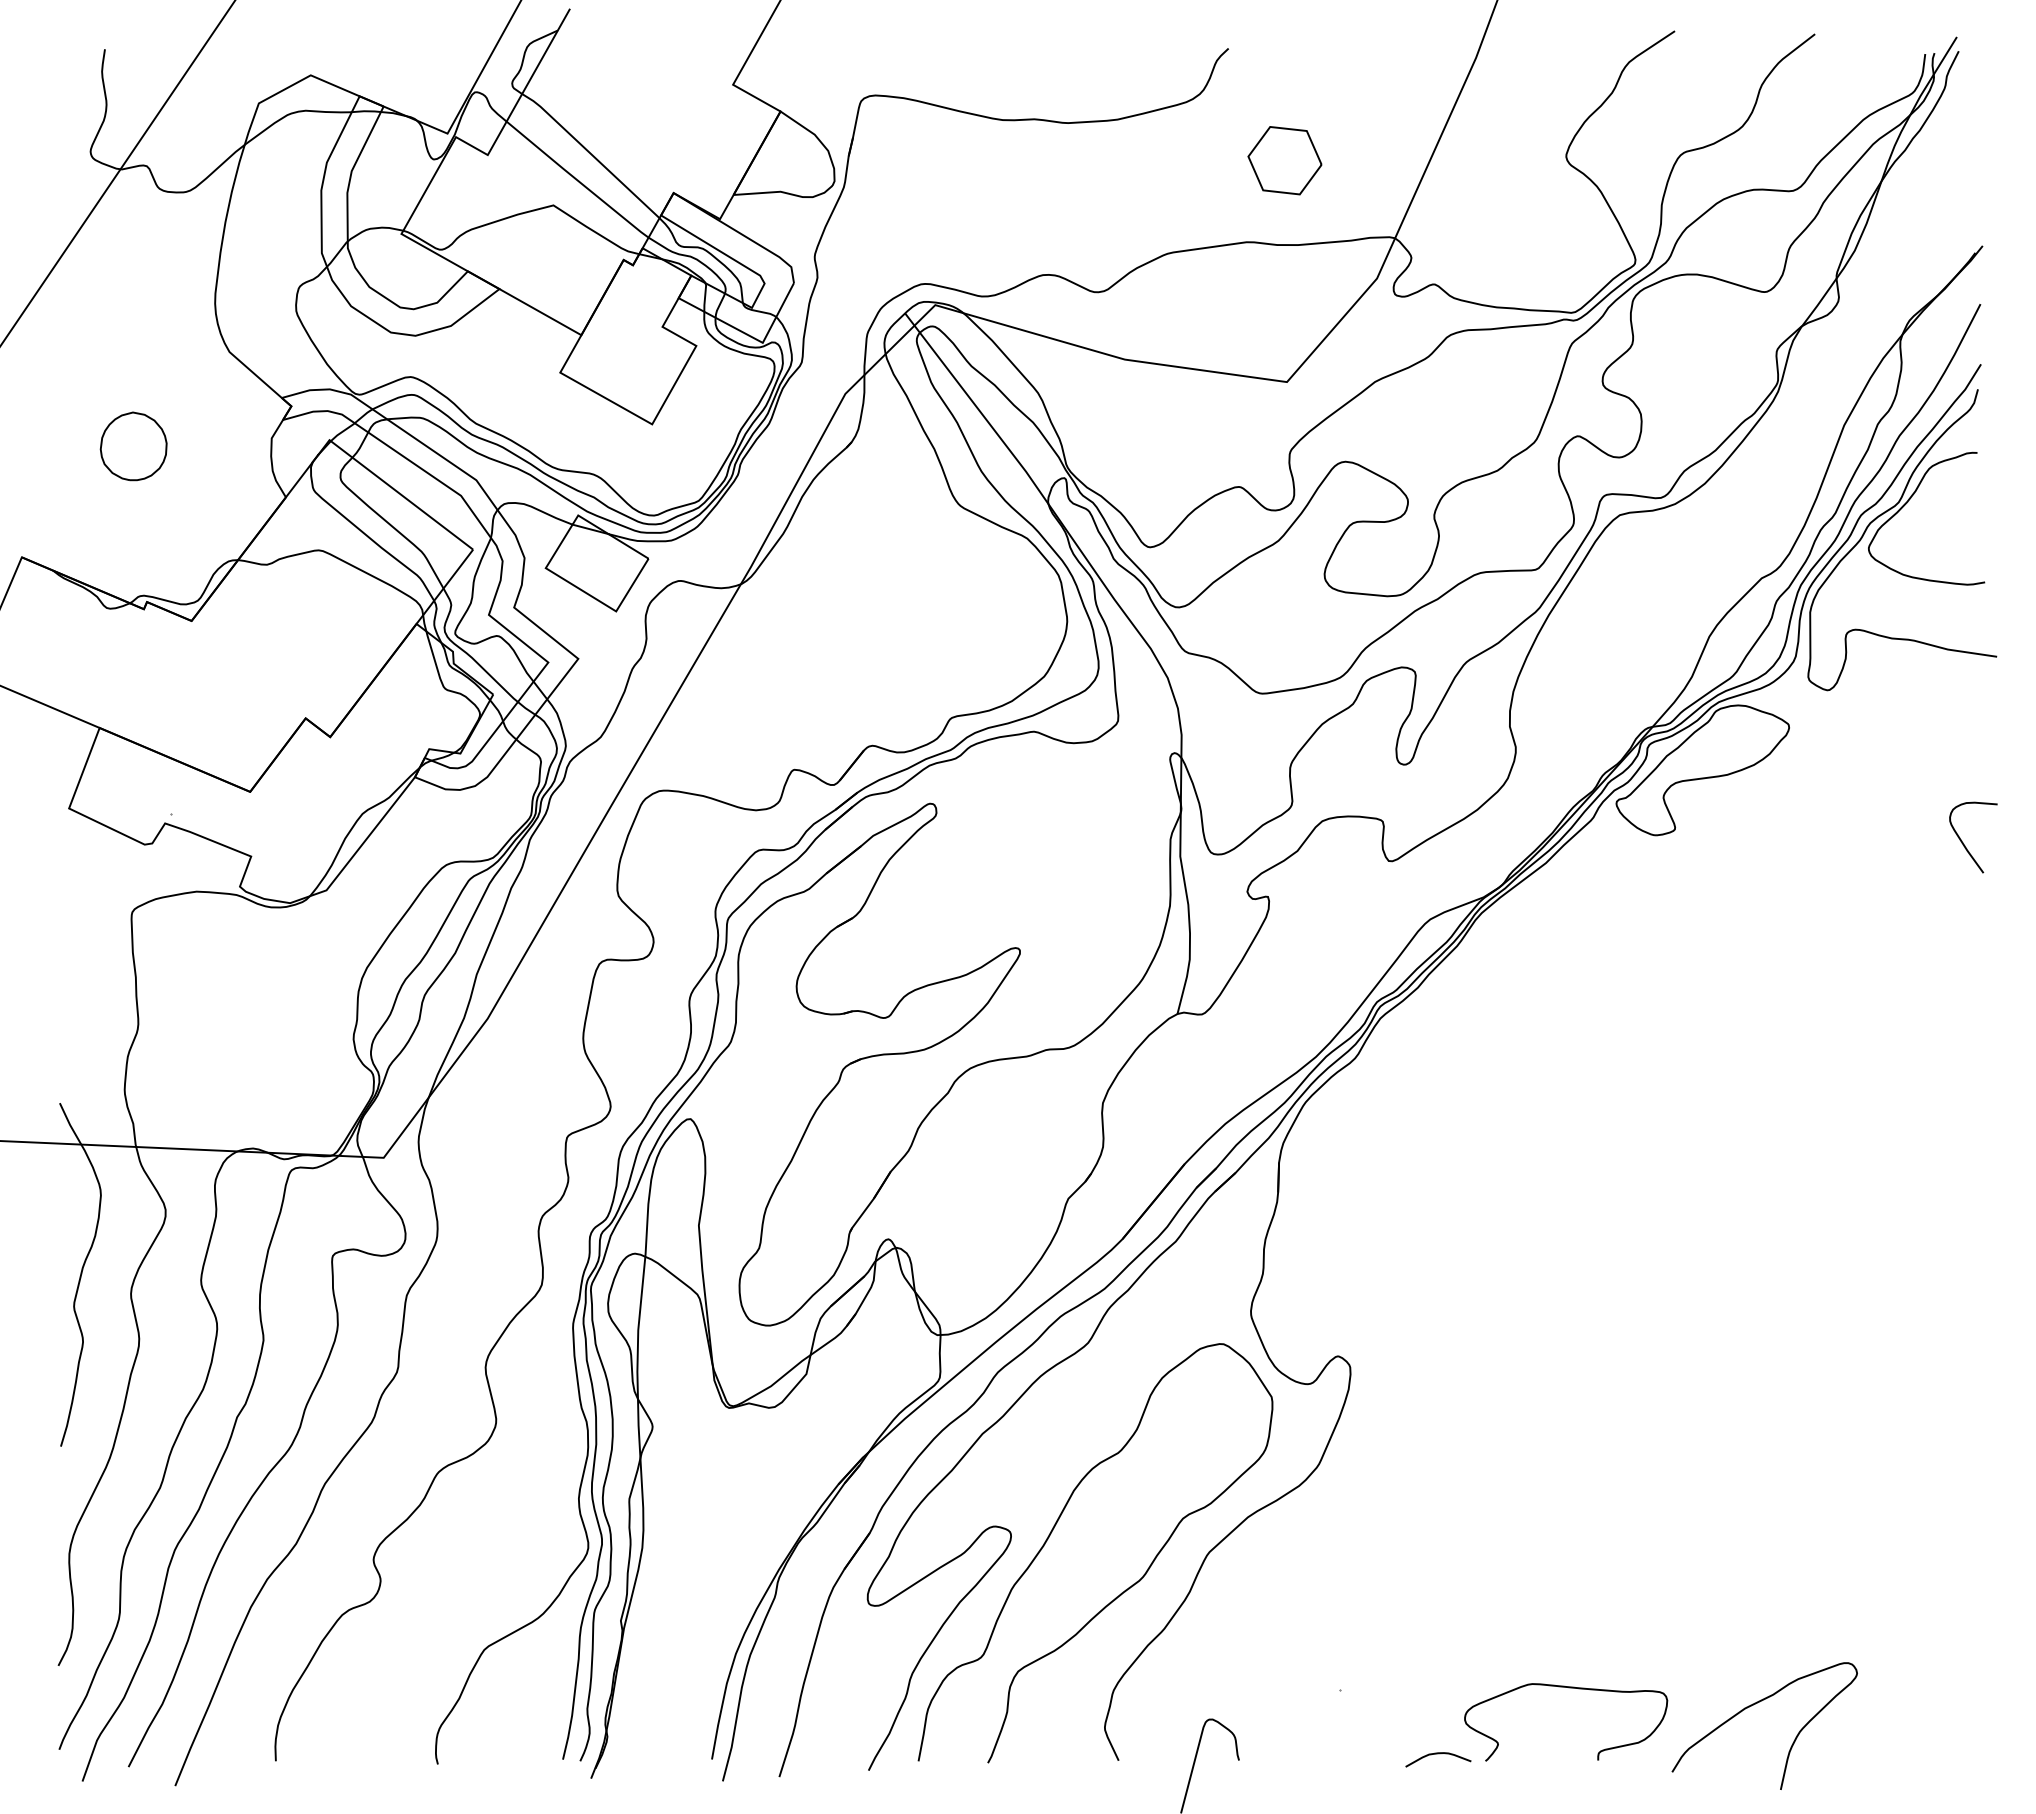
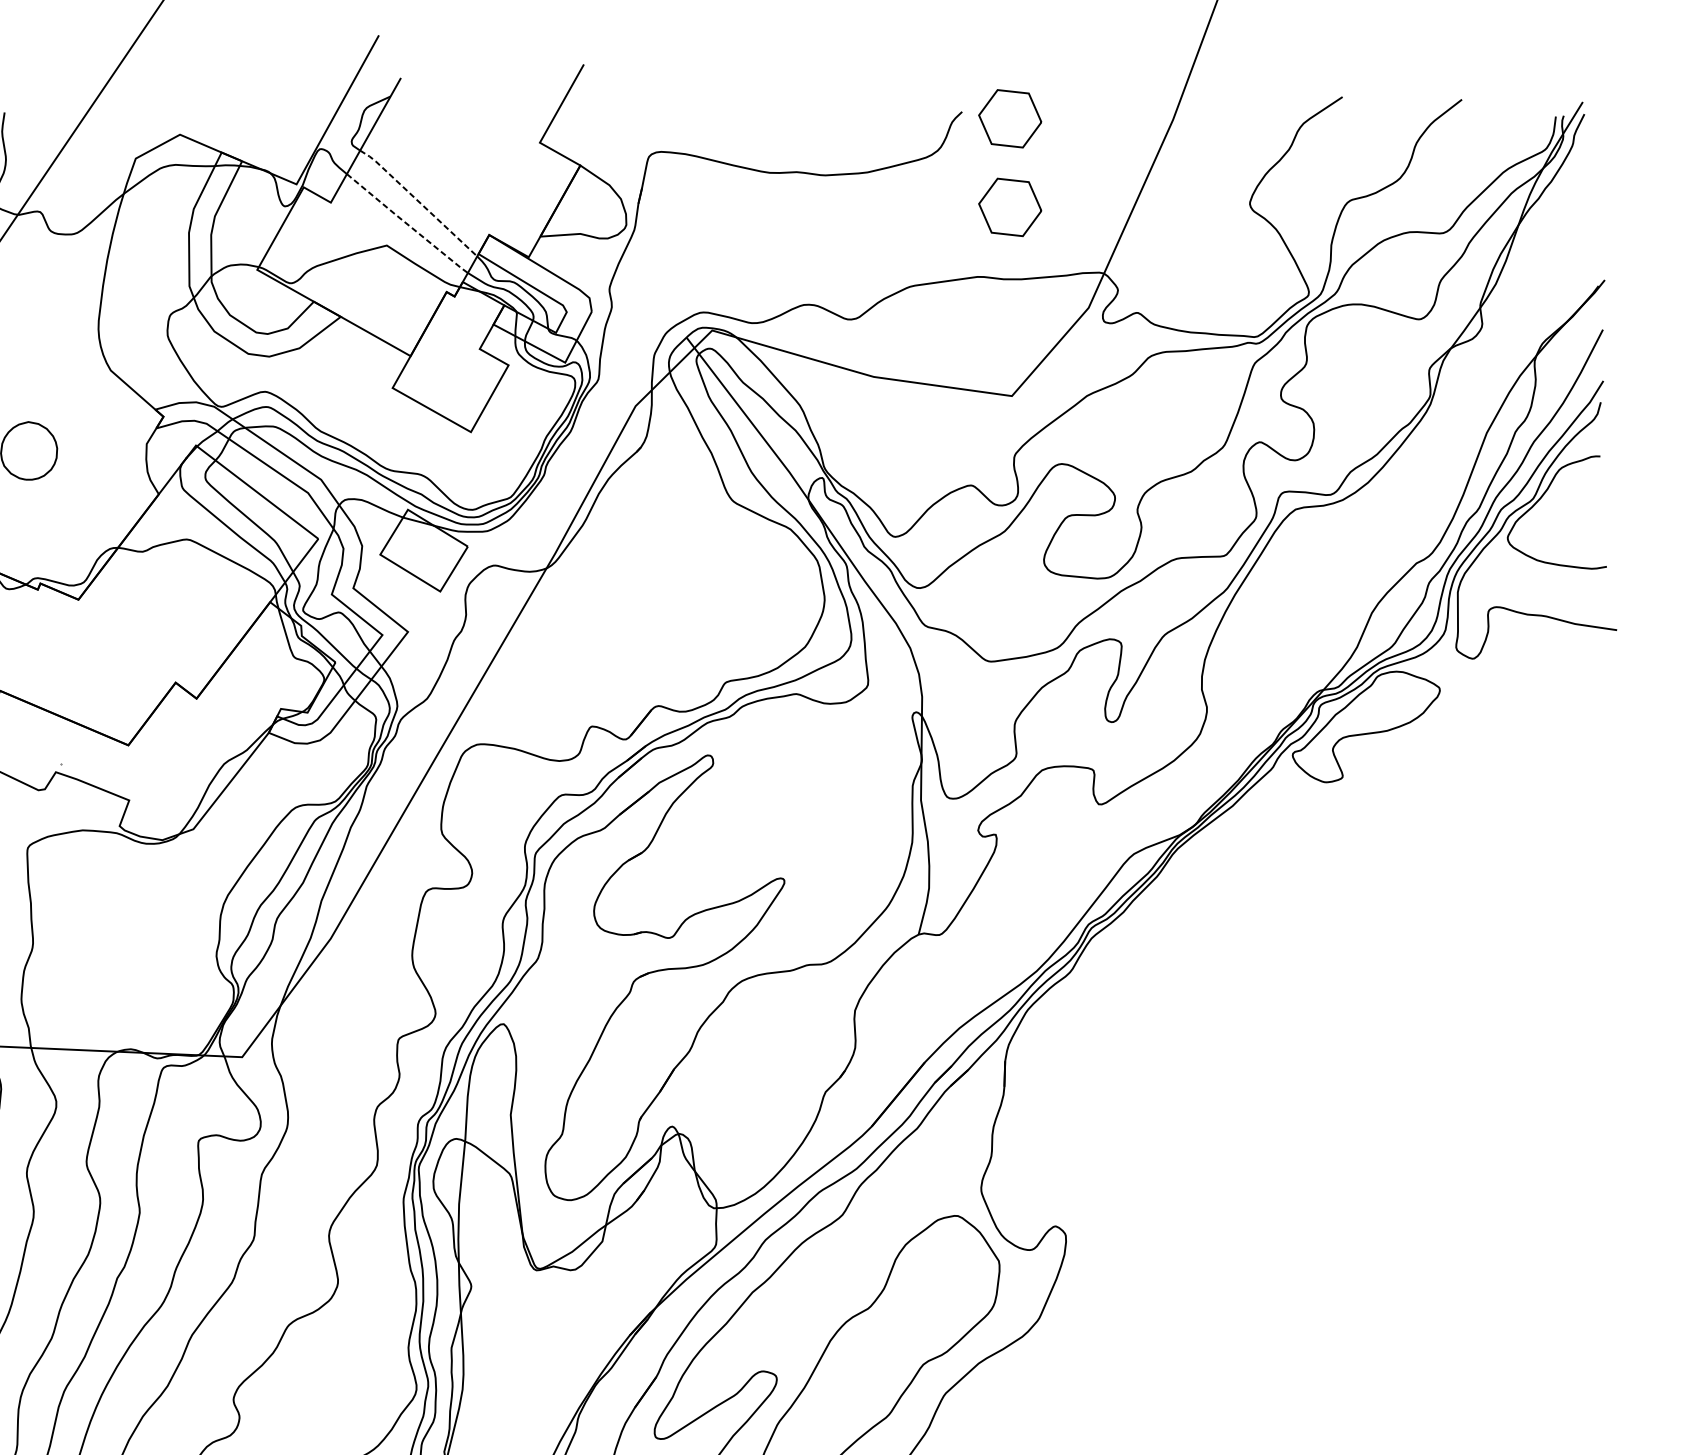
part: (1284, 56) -> (1009, 118), added
line: (590, 153) -> (418, 201), solid -> dashed
line: (577, 180) -> (407, 224), solid -> dashed
curve: (1963, 842) -> (1588, 788), removed

